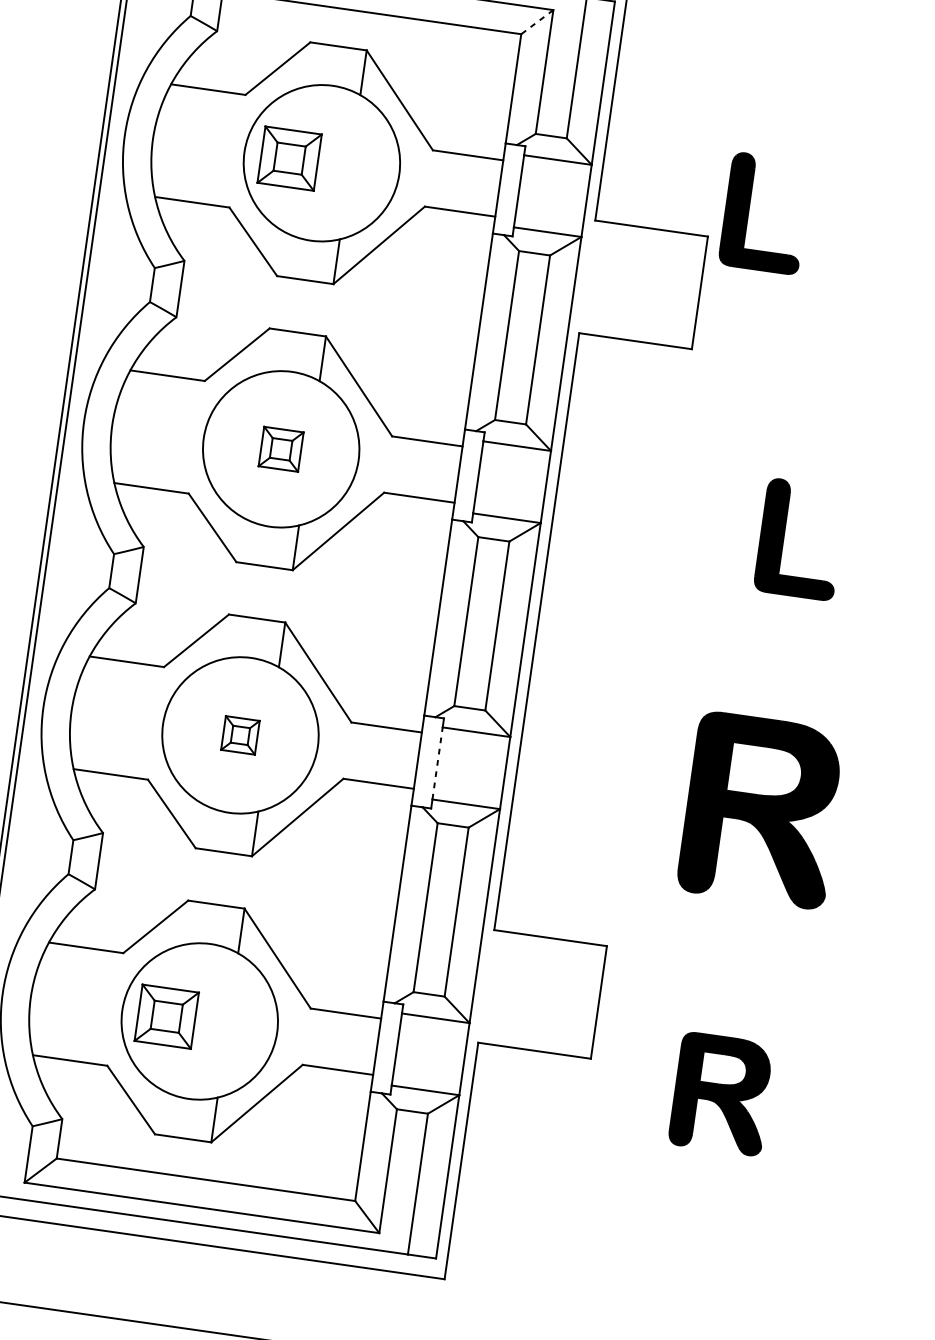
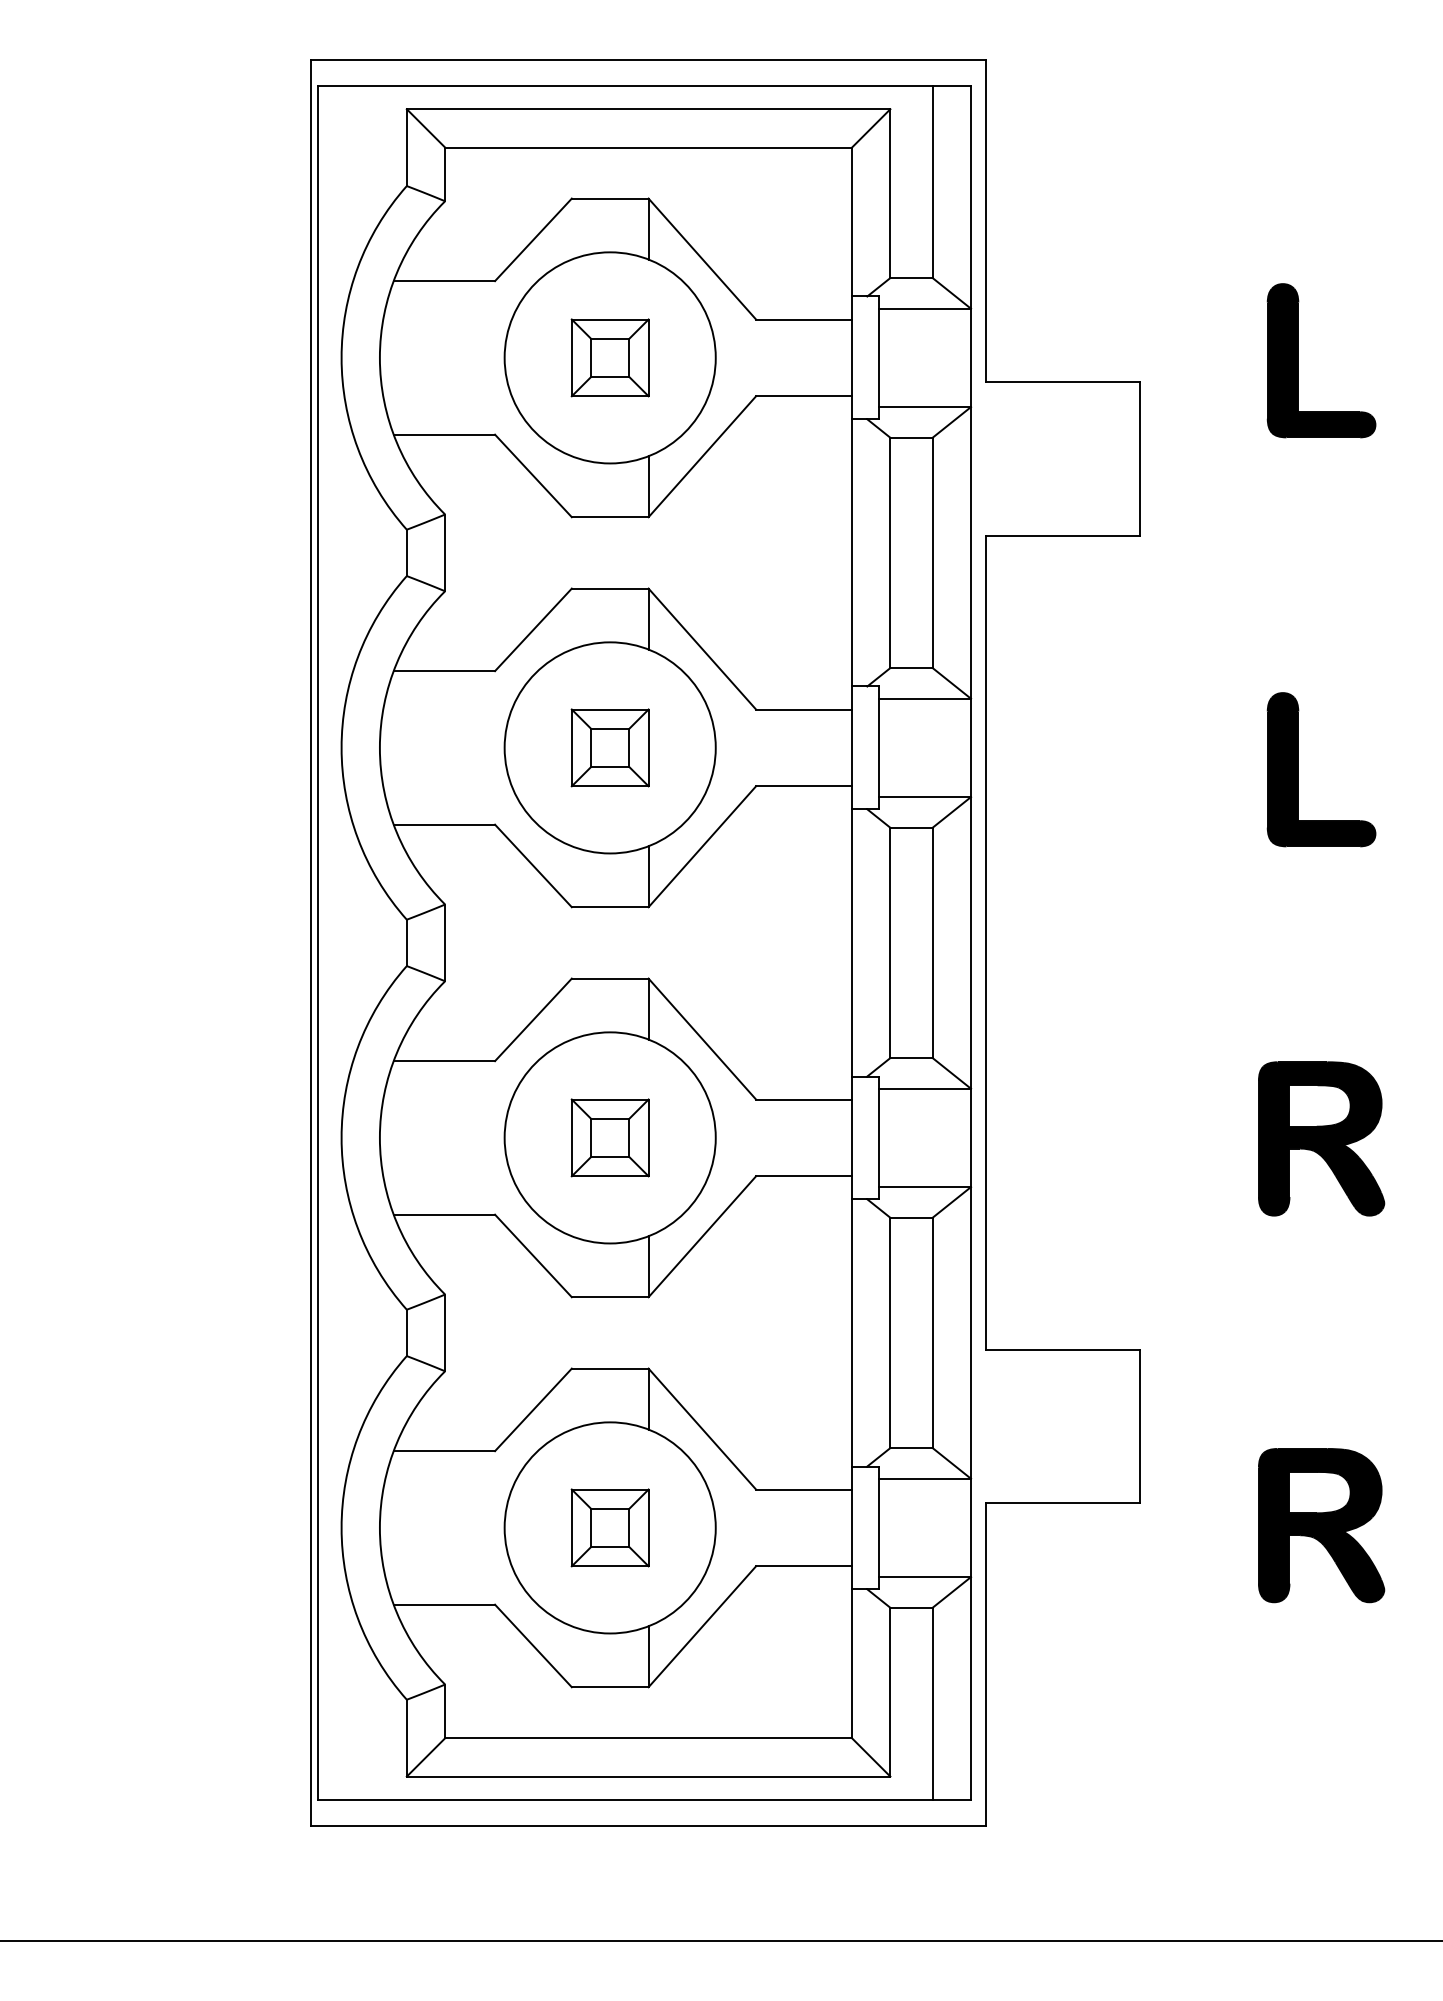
line: (536, 22) -> (870, 128), dashed -> solid
part: (289, 158) -> (609, 357), moved
part: (748, 210) -> (1298, 360), moved
part: (280, 448) -> (609, 747), size x1.43
part: (240, 735) -> (609, 1137), size x1.67
line: (437, 763) -> (878, 1137), dashed -> solid
part: (762, 810) -> (1321, 1138), size x0.62
part: (166, 1016) -> (609, 1527), moved

